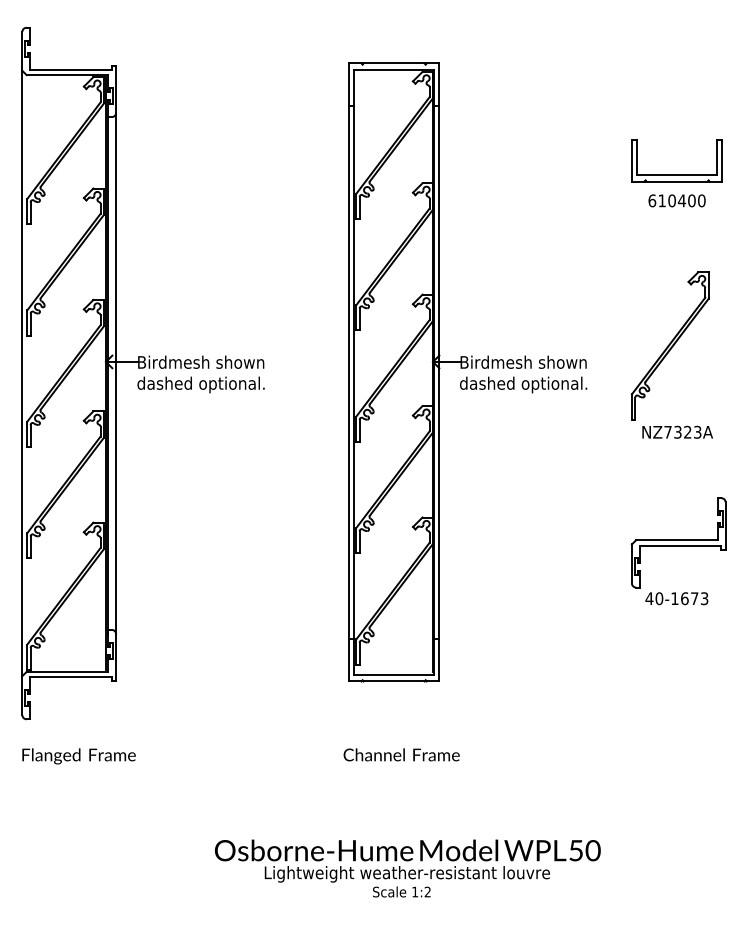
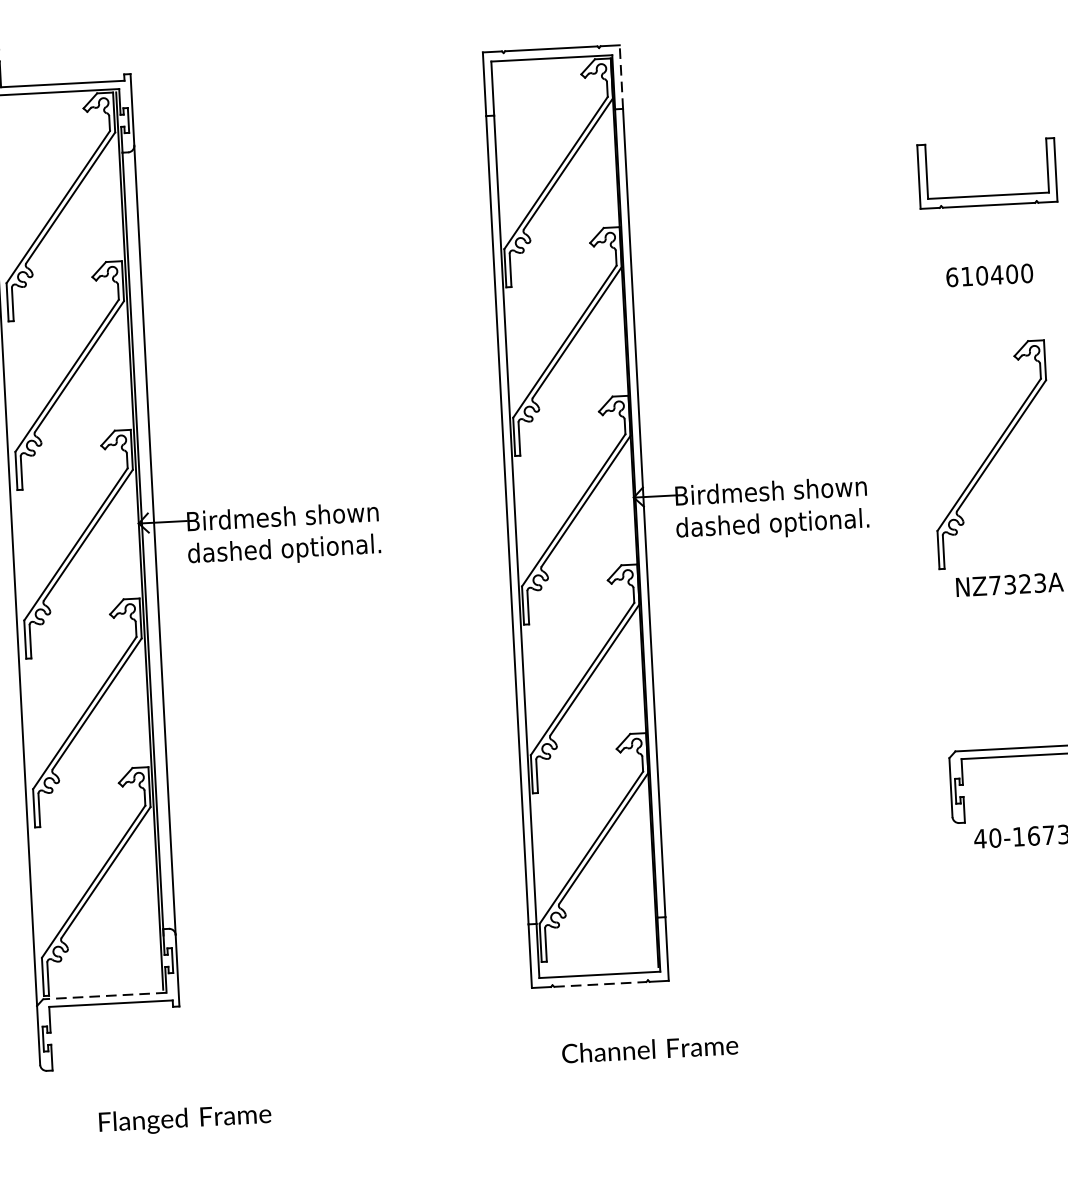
line: (439, 84) -> (621, 77), solid -> dashed
text: (676, 200) -> (988, 274), moved
line: (67, 672) -> (105, 996), solid -> dashed
line: (394, 681) -> (600, 984), solid -> dashed
text: (401, 754) -> (649, 1048), moved
text: (78, 756) -> (184, 1120), moved

